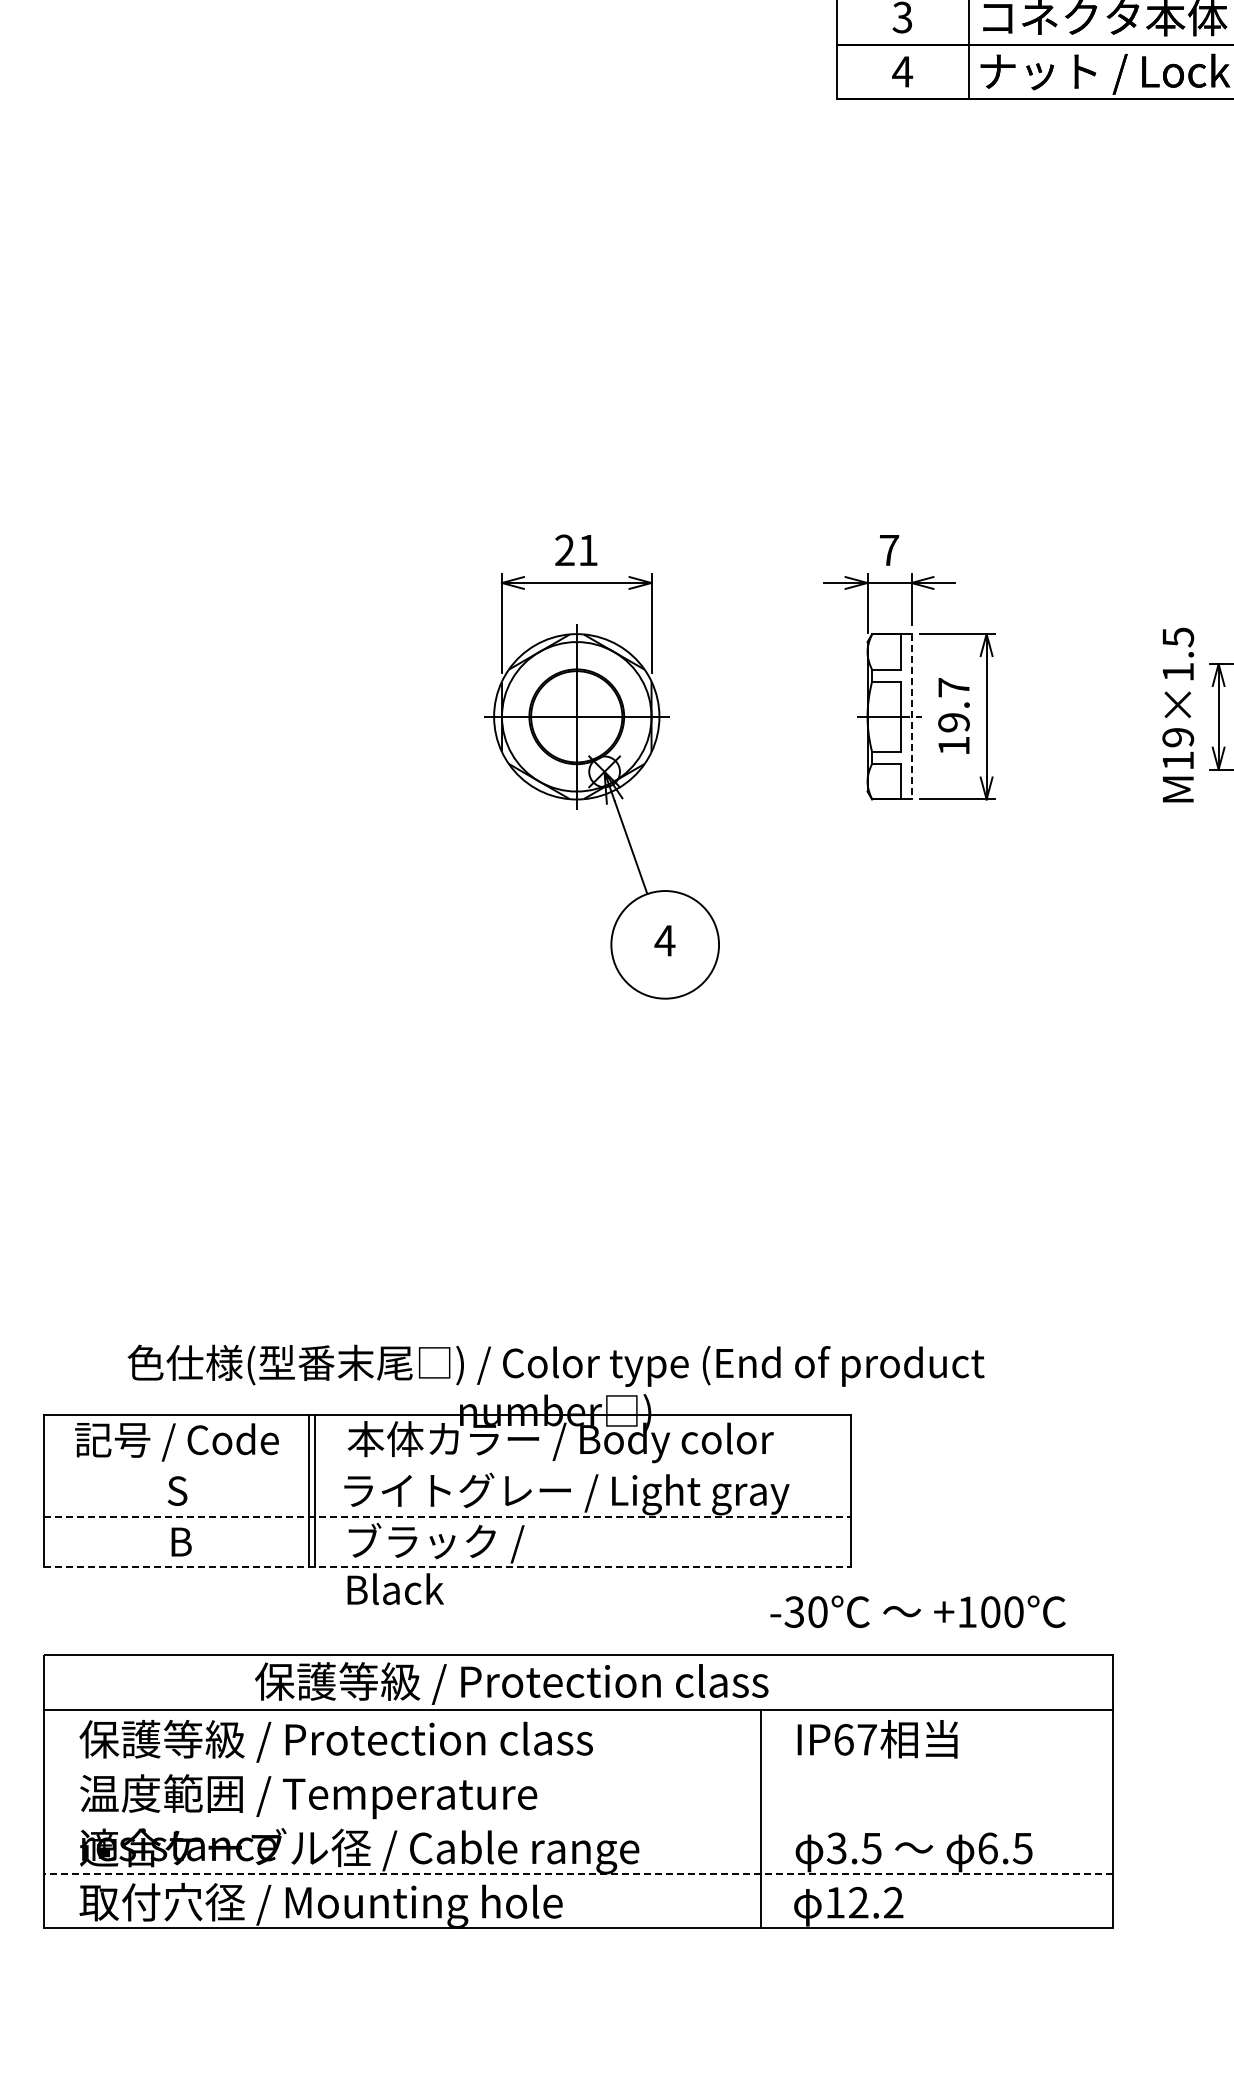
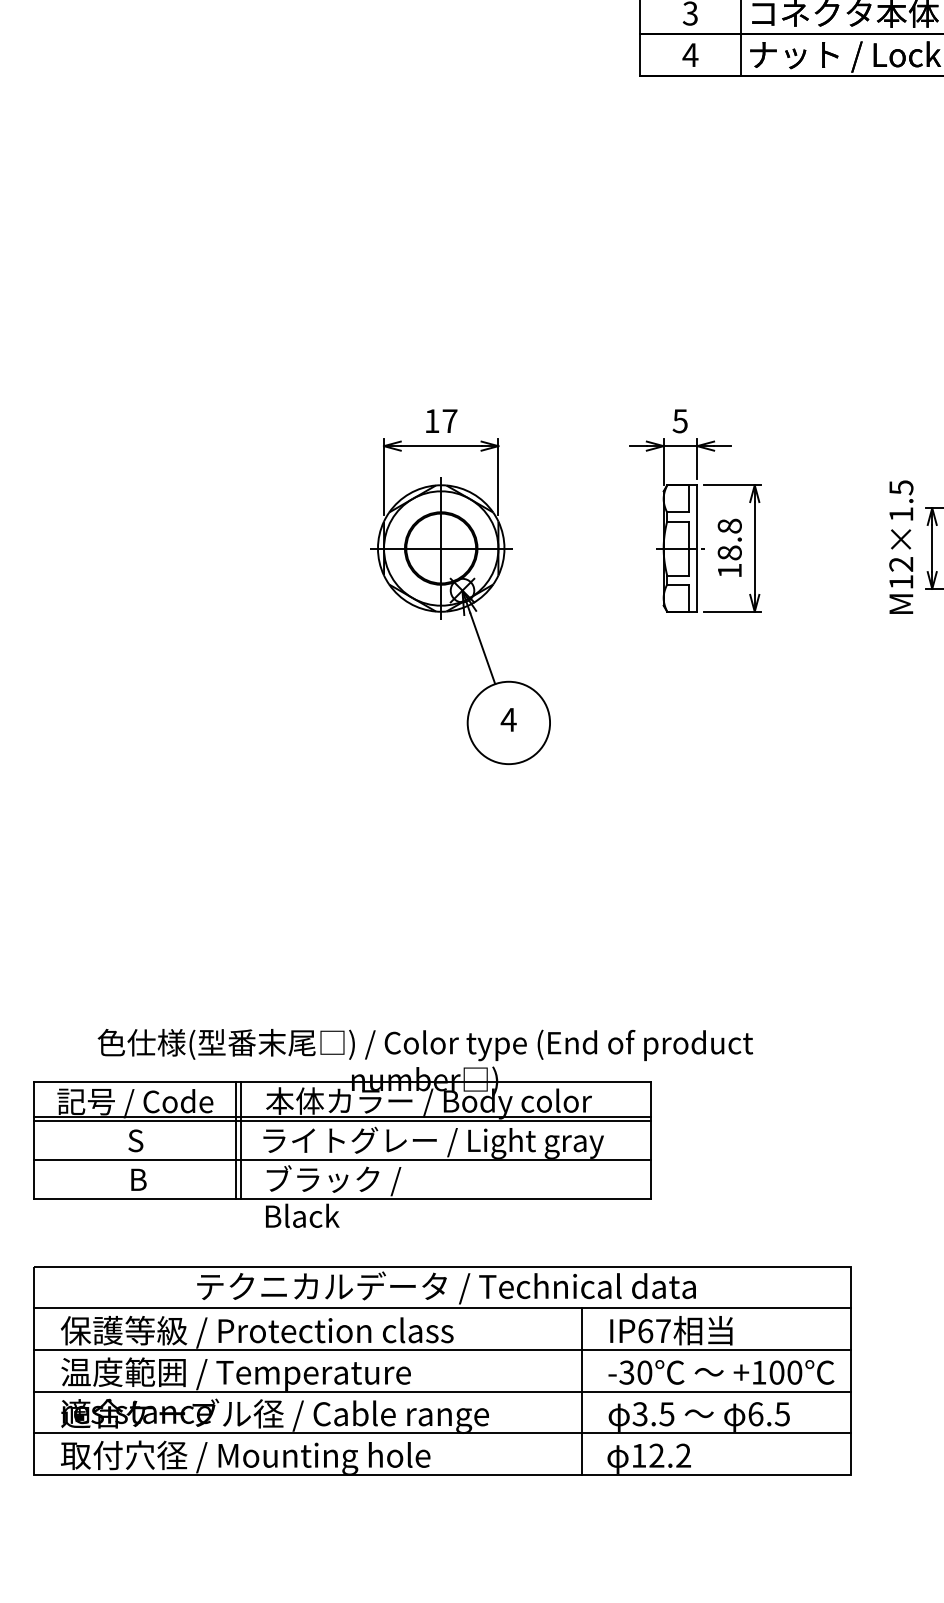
text: (576, 549) -> (441, 420), 21 -> 17
text: (889, 550) -> (680, 421), 7 -> 5
text: (953, 705) -> (729, 539), 19.7 -> 18.8
line: (911, 716) -> (697, 548), dashed -> solid
text: (1178, 737) -> (901, 564), M19×1.5 -> M12×1.5
line: (447, 1460) -> (342, 1117), added
line: (447, 1465) -> (342, 1121), added
line: (447, 1516) -> (342, 1160), dashed -> solid
line: (447, 1567) -> (342, 1199), dashed -> solid
text: (917, 1611) -> (721, 1372), moved
text: (582, 1682) -> (445, 1287), 保護等級 / Protection class -> テクニカルデータ / Technical data
line: (578, 1764) -> (442, 1350), added
line: (578, 1818) -> (442, 1391), added
line: (577, 1873) -> (441, 1433), dashed -> solid

